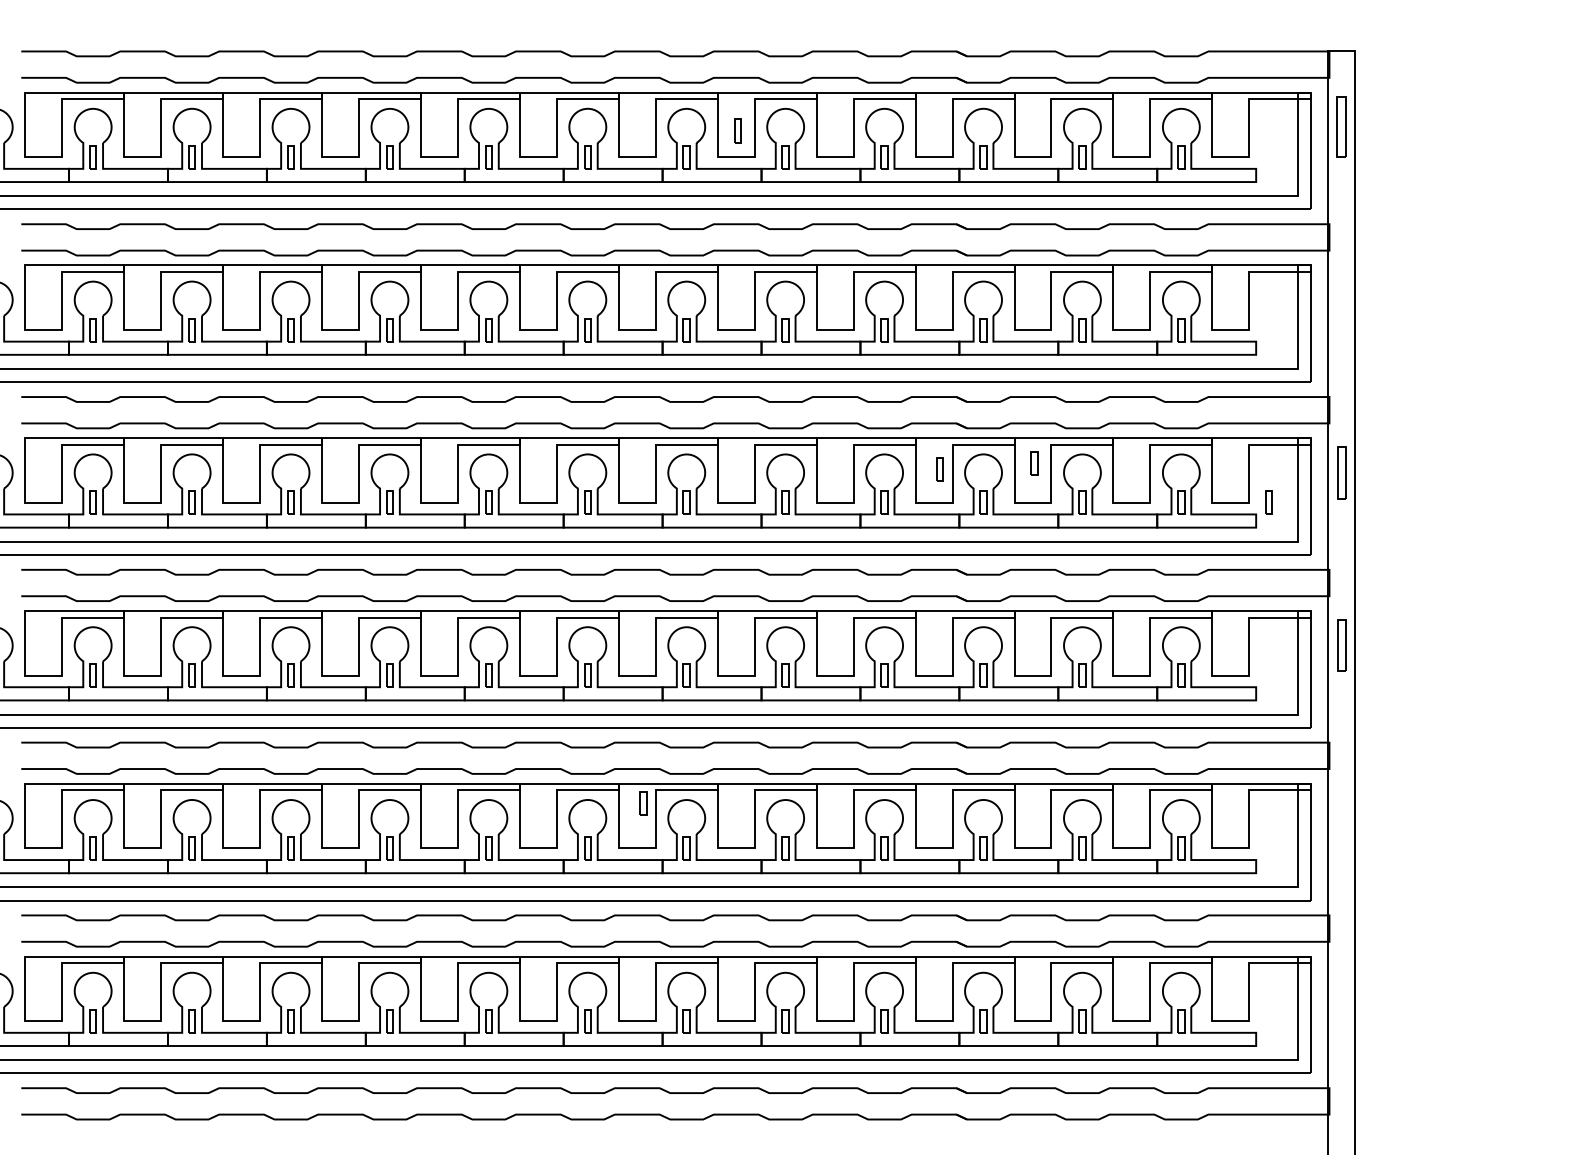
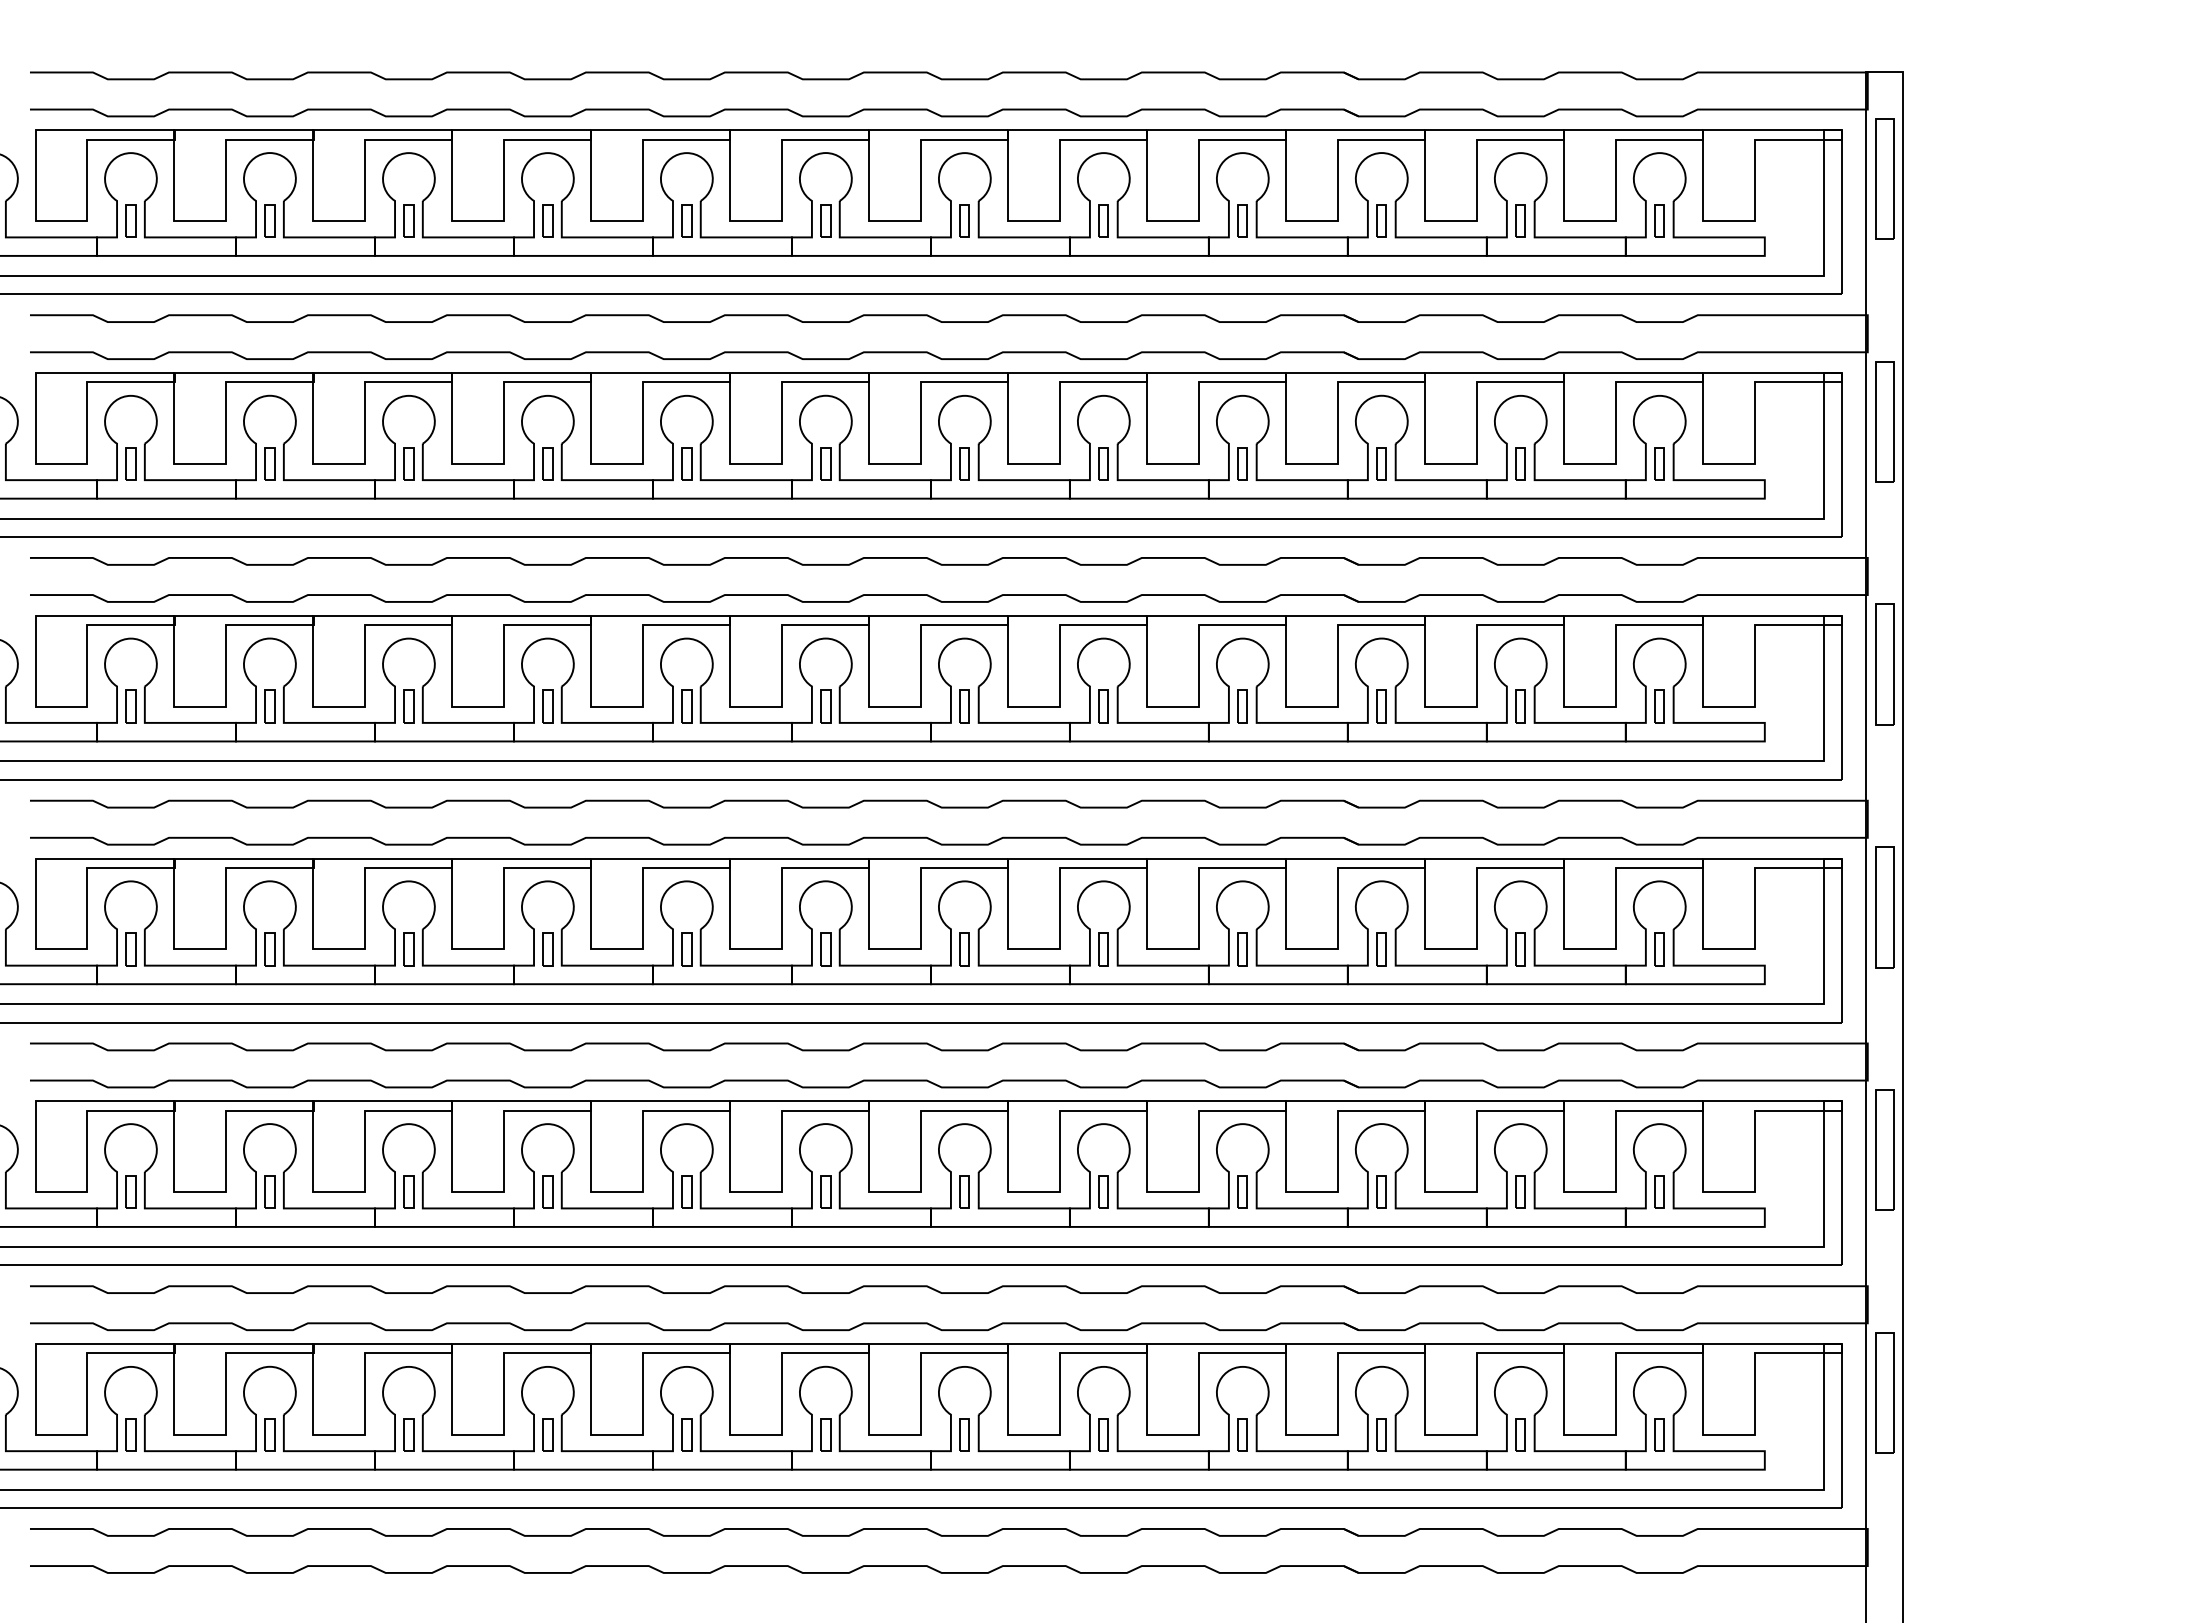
part: (1341, 126) -> (1884, 178), size x1.43
part: (737, 130) -> (1036, 183), removed
part: (1341, 299) -> (1884, 421), added
part: (1034, 463) -> (1453, 651), removed
part: (939, 469) -> (1320, 659), removed
part: (1341, 472) -> (1884, 664), size x1.67
part: (1268, 502) -> (1782, 706), removed
part: (1341, 645) -> (1884, 907), size x1.67
part: (643, 803) -> (903, 1128), removed
part: (1341, 818) -> (1884, 1149), added
part: (1341, 991) -> (1884, 1392), added

